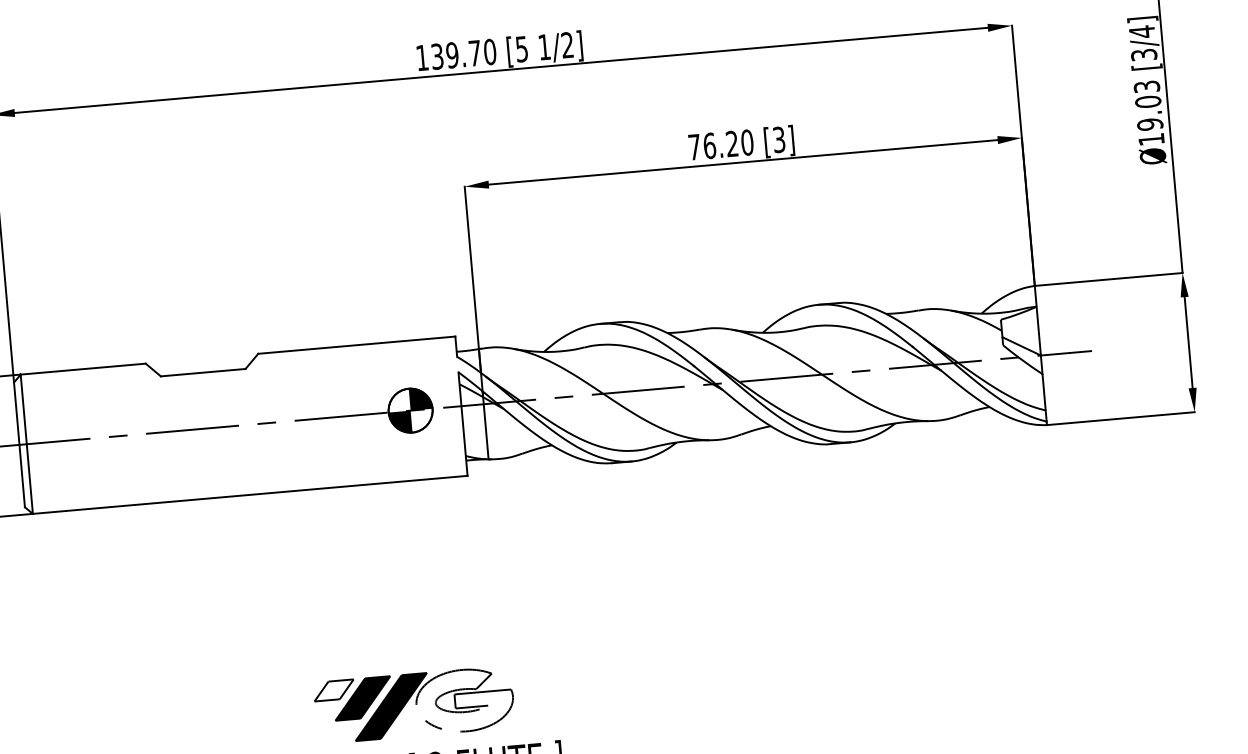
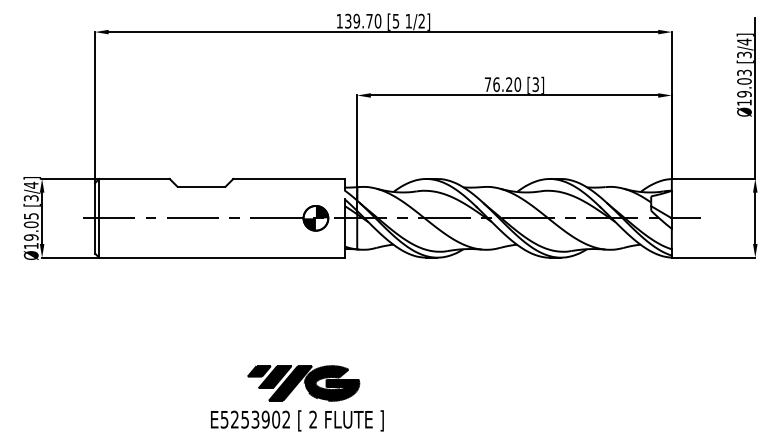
fill: (332, 690) -> (258, 371), added
fill: (463, 700) -> (331, 383), added

